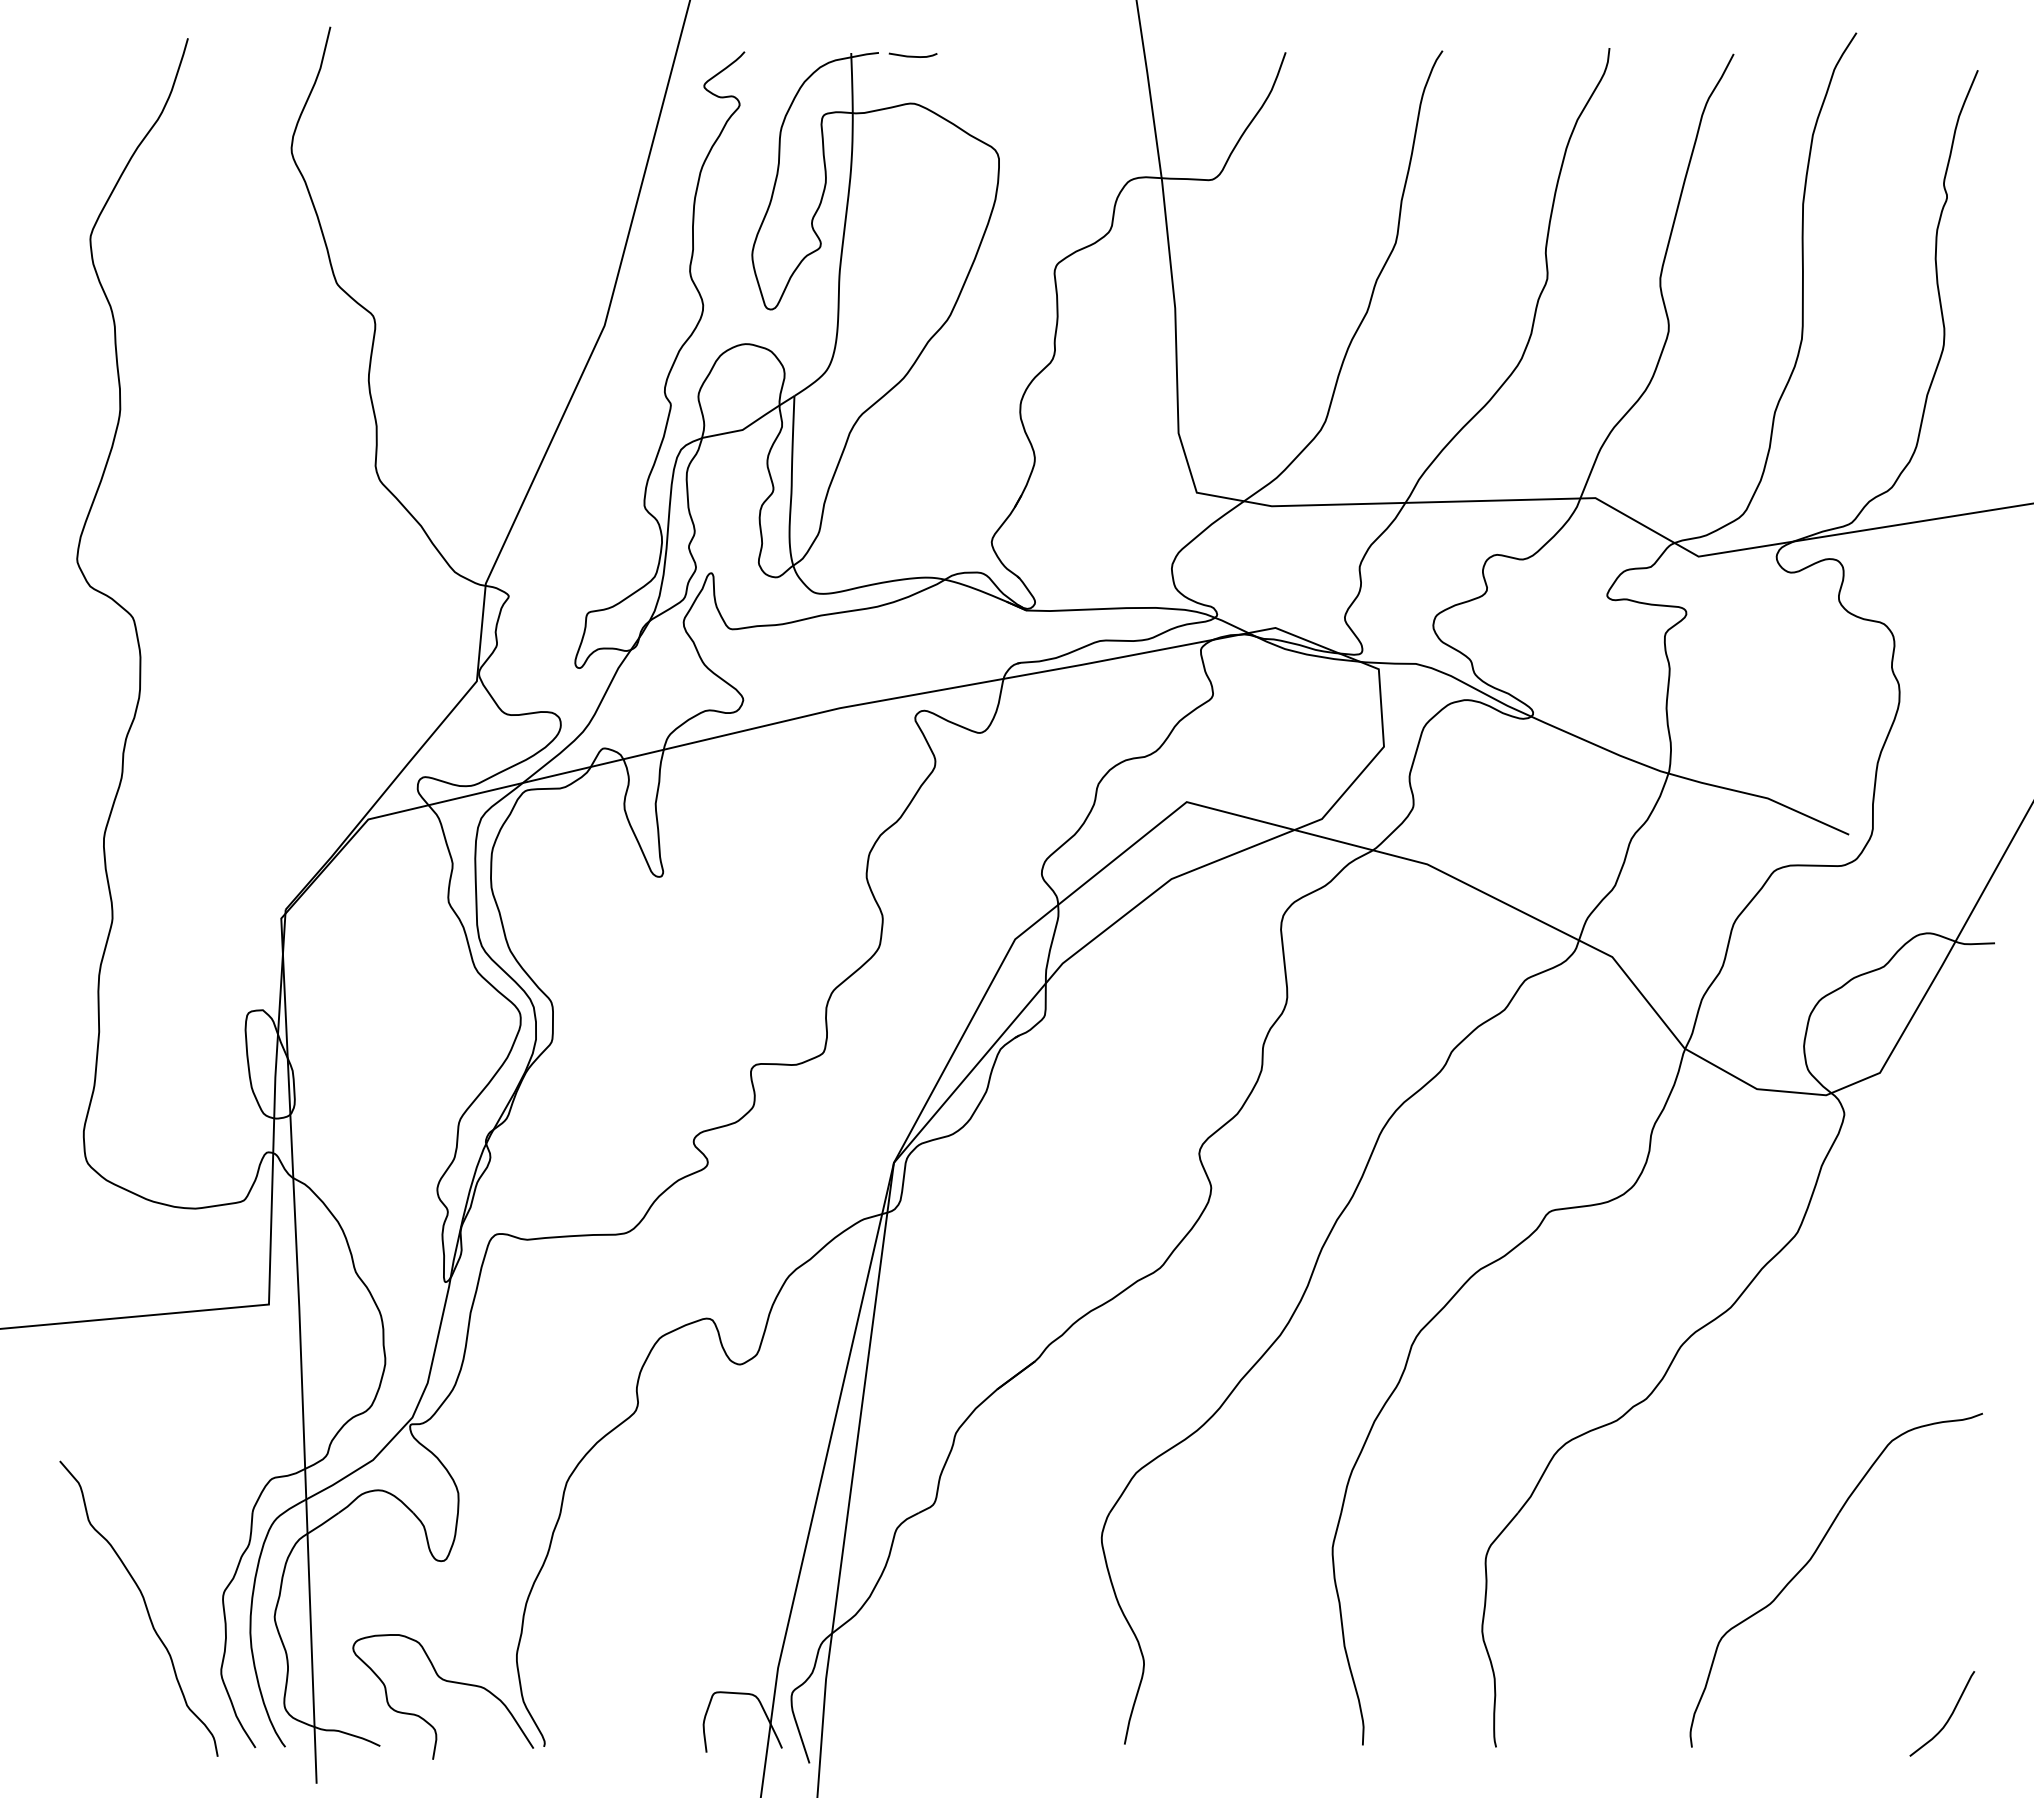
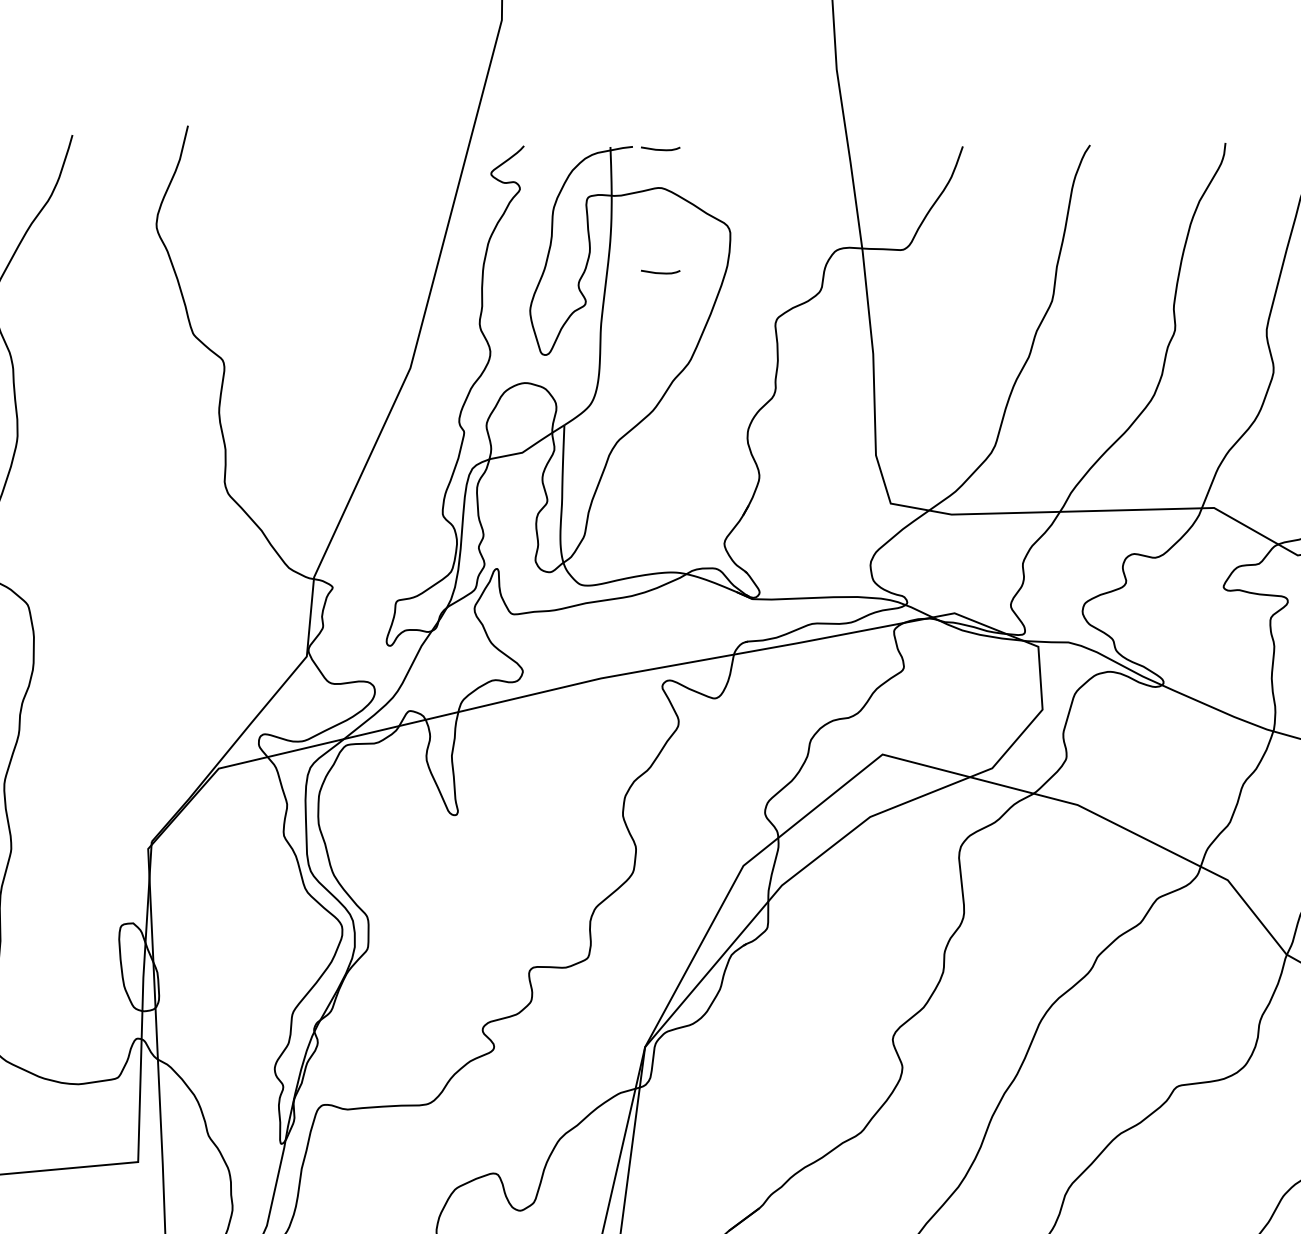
curve: (912, 207) -> (660, 272), added

